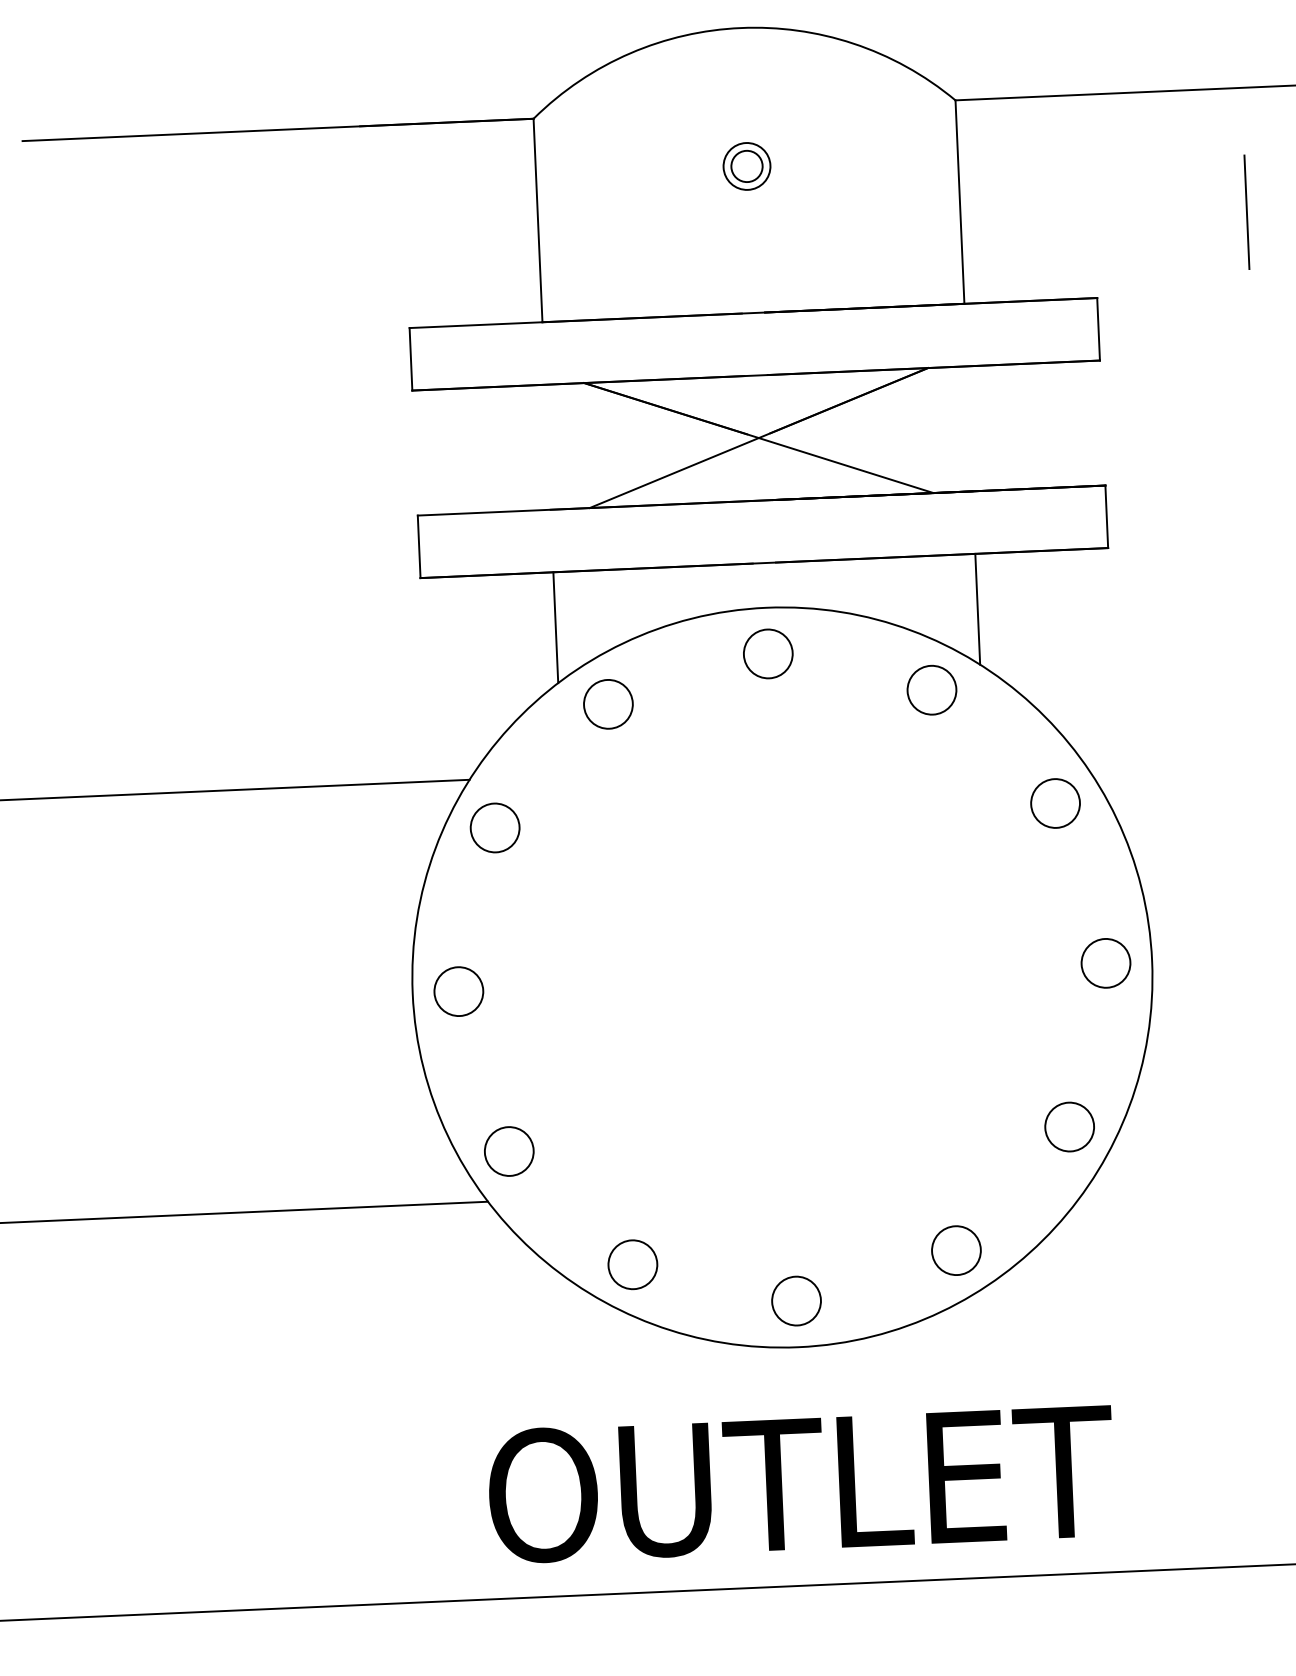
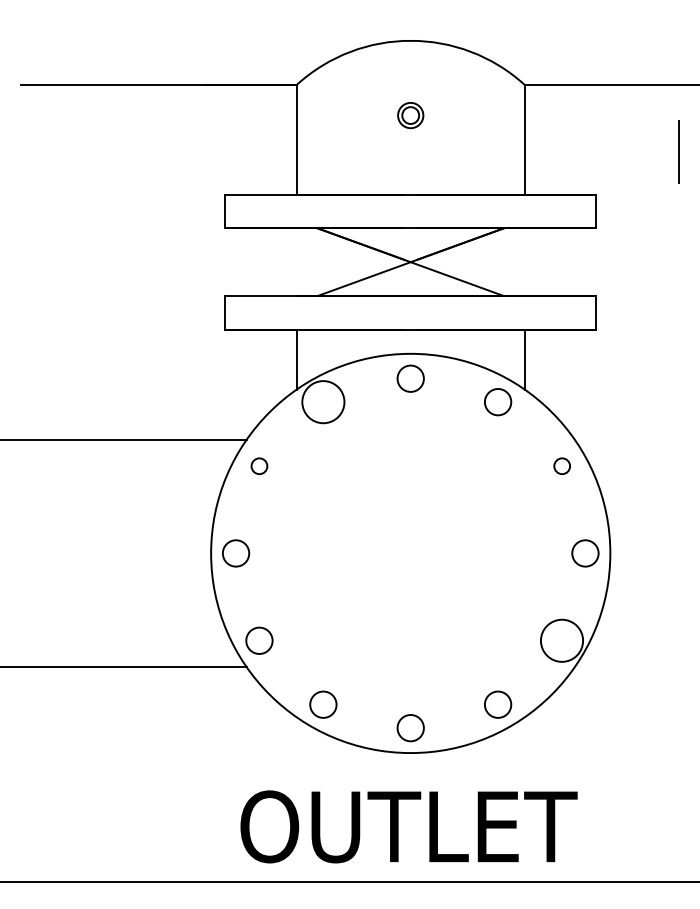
circle: (608, 704) -> (323, 402), size x1.6
circle: (1056, 804) -> (562, 466), size x0.6
circle: (495, 828) -> (259, 466), size x0.6
circle: (1068, 1126) -> (561, 640), size x1.6

